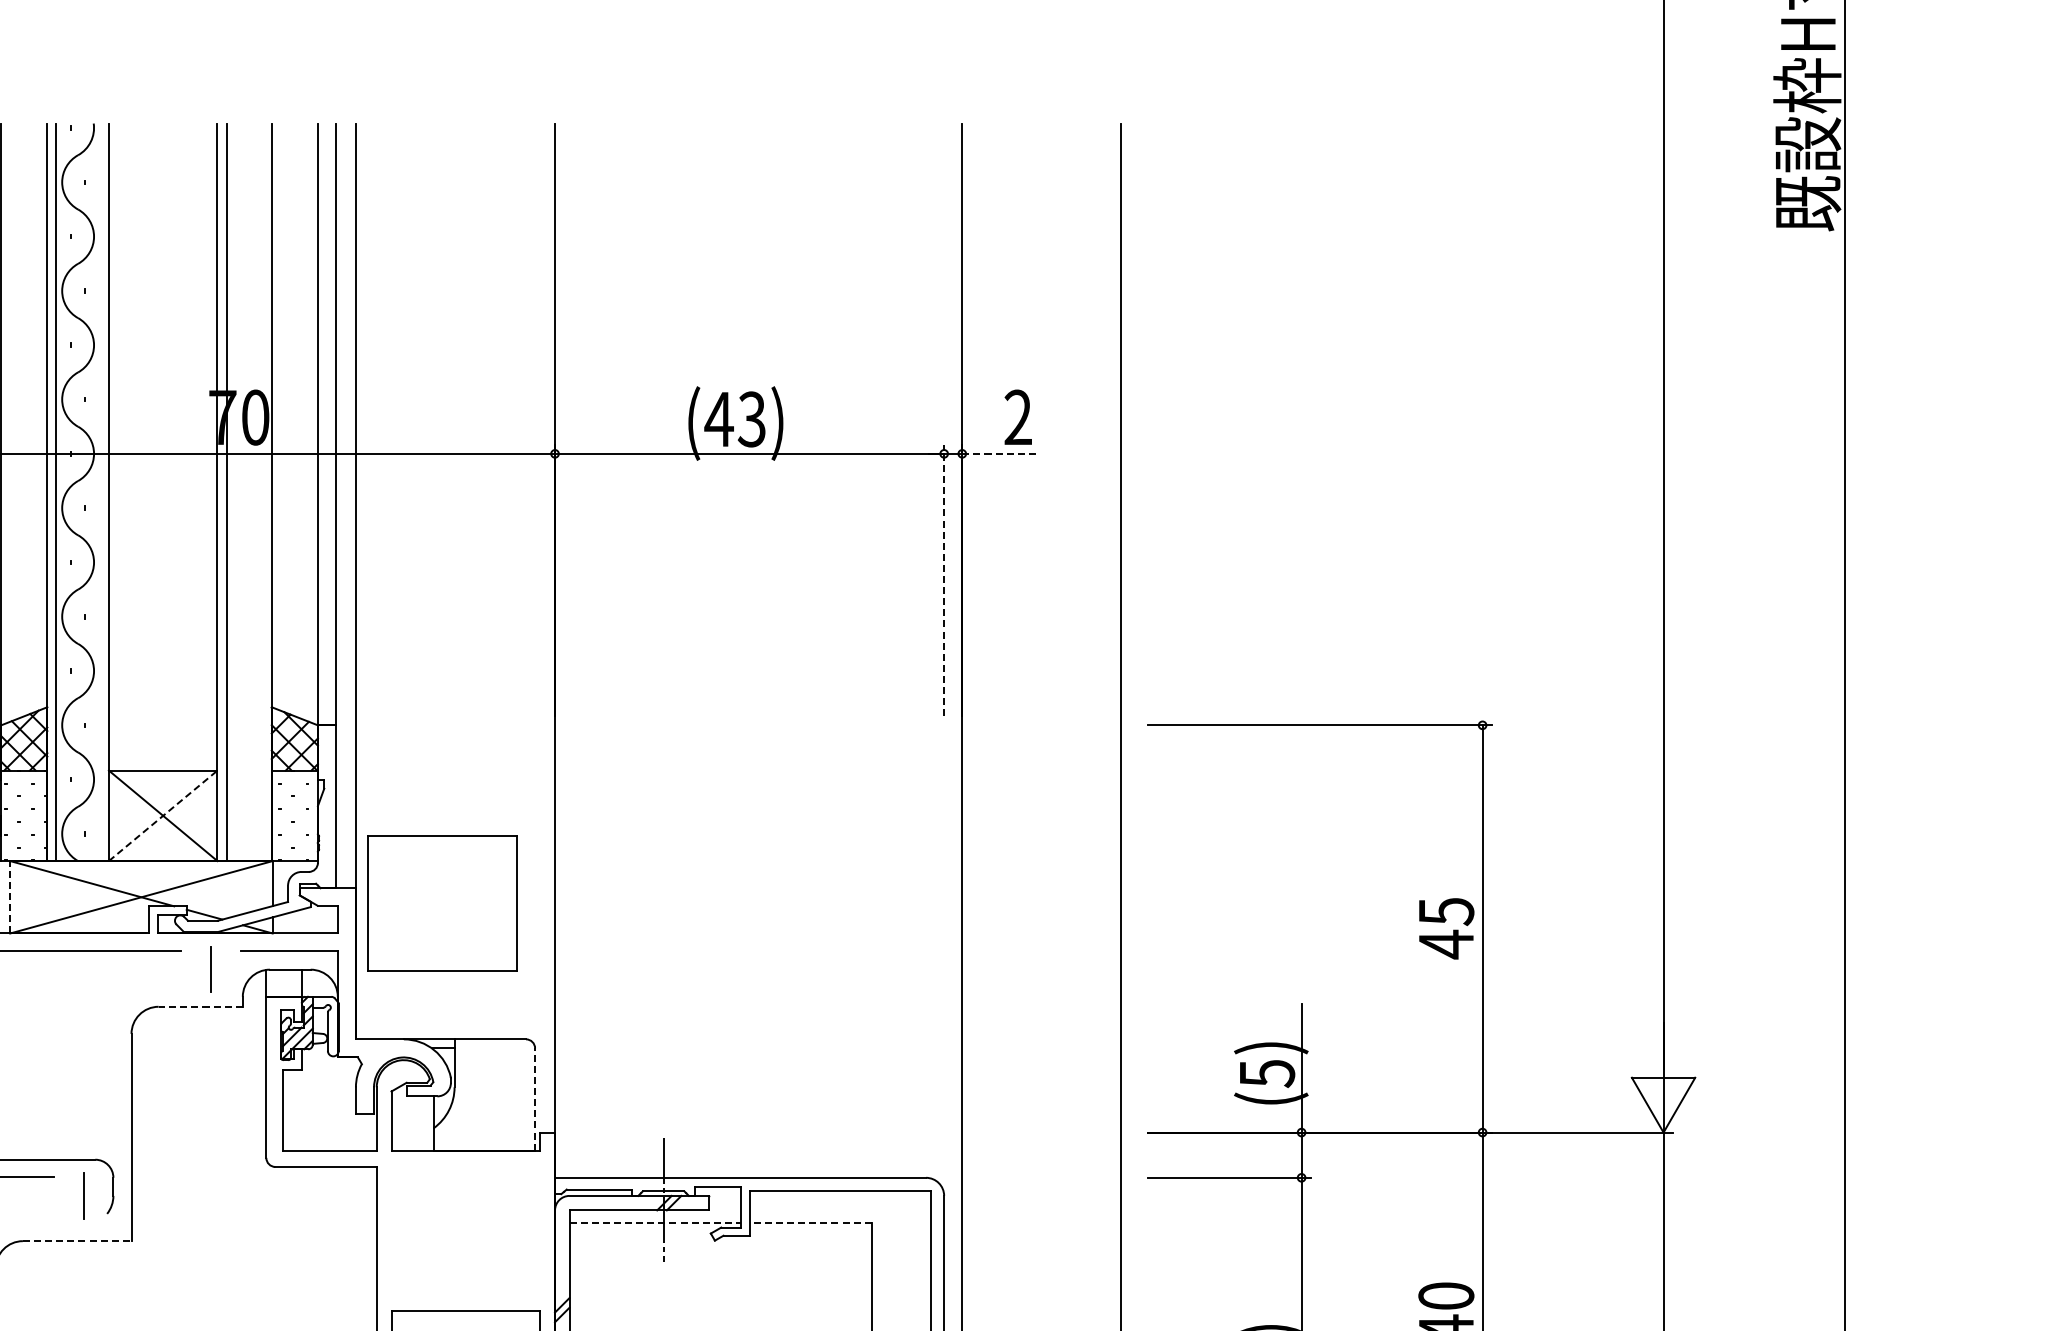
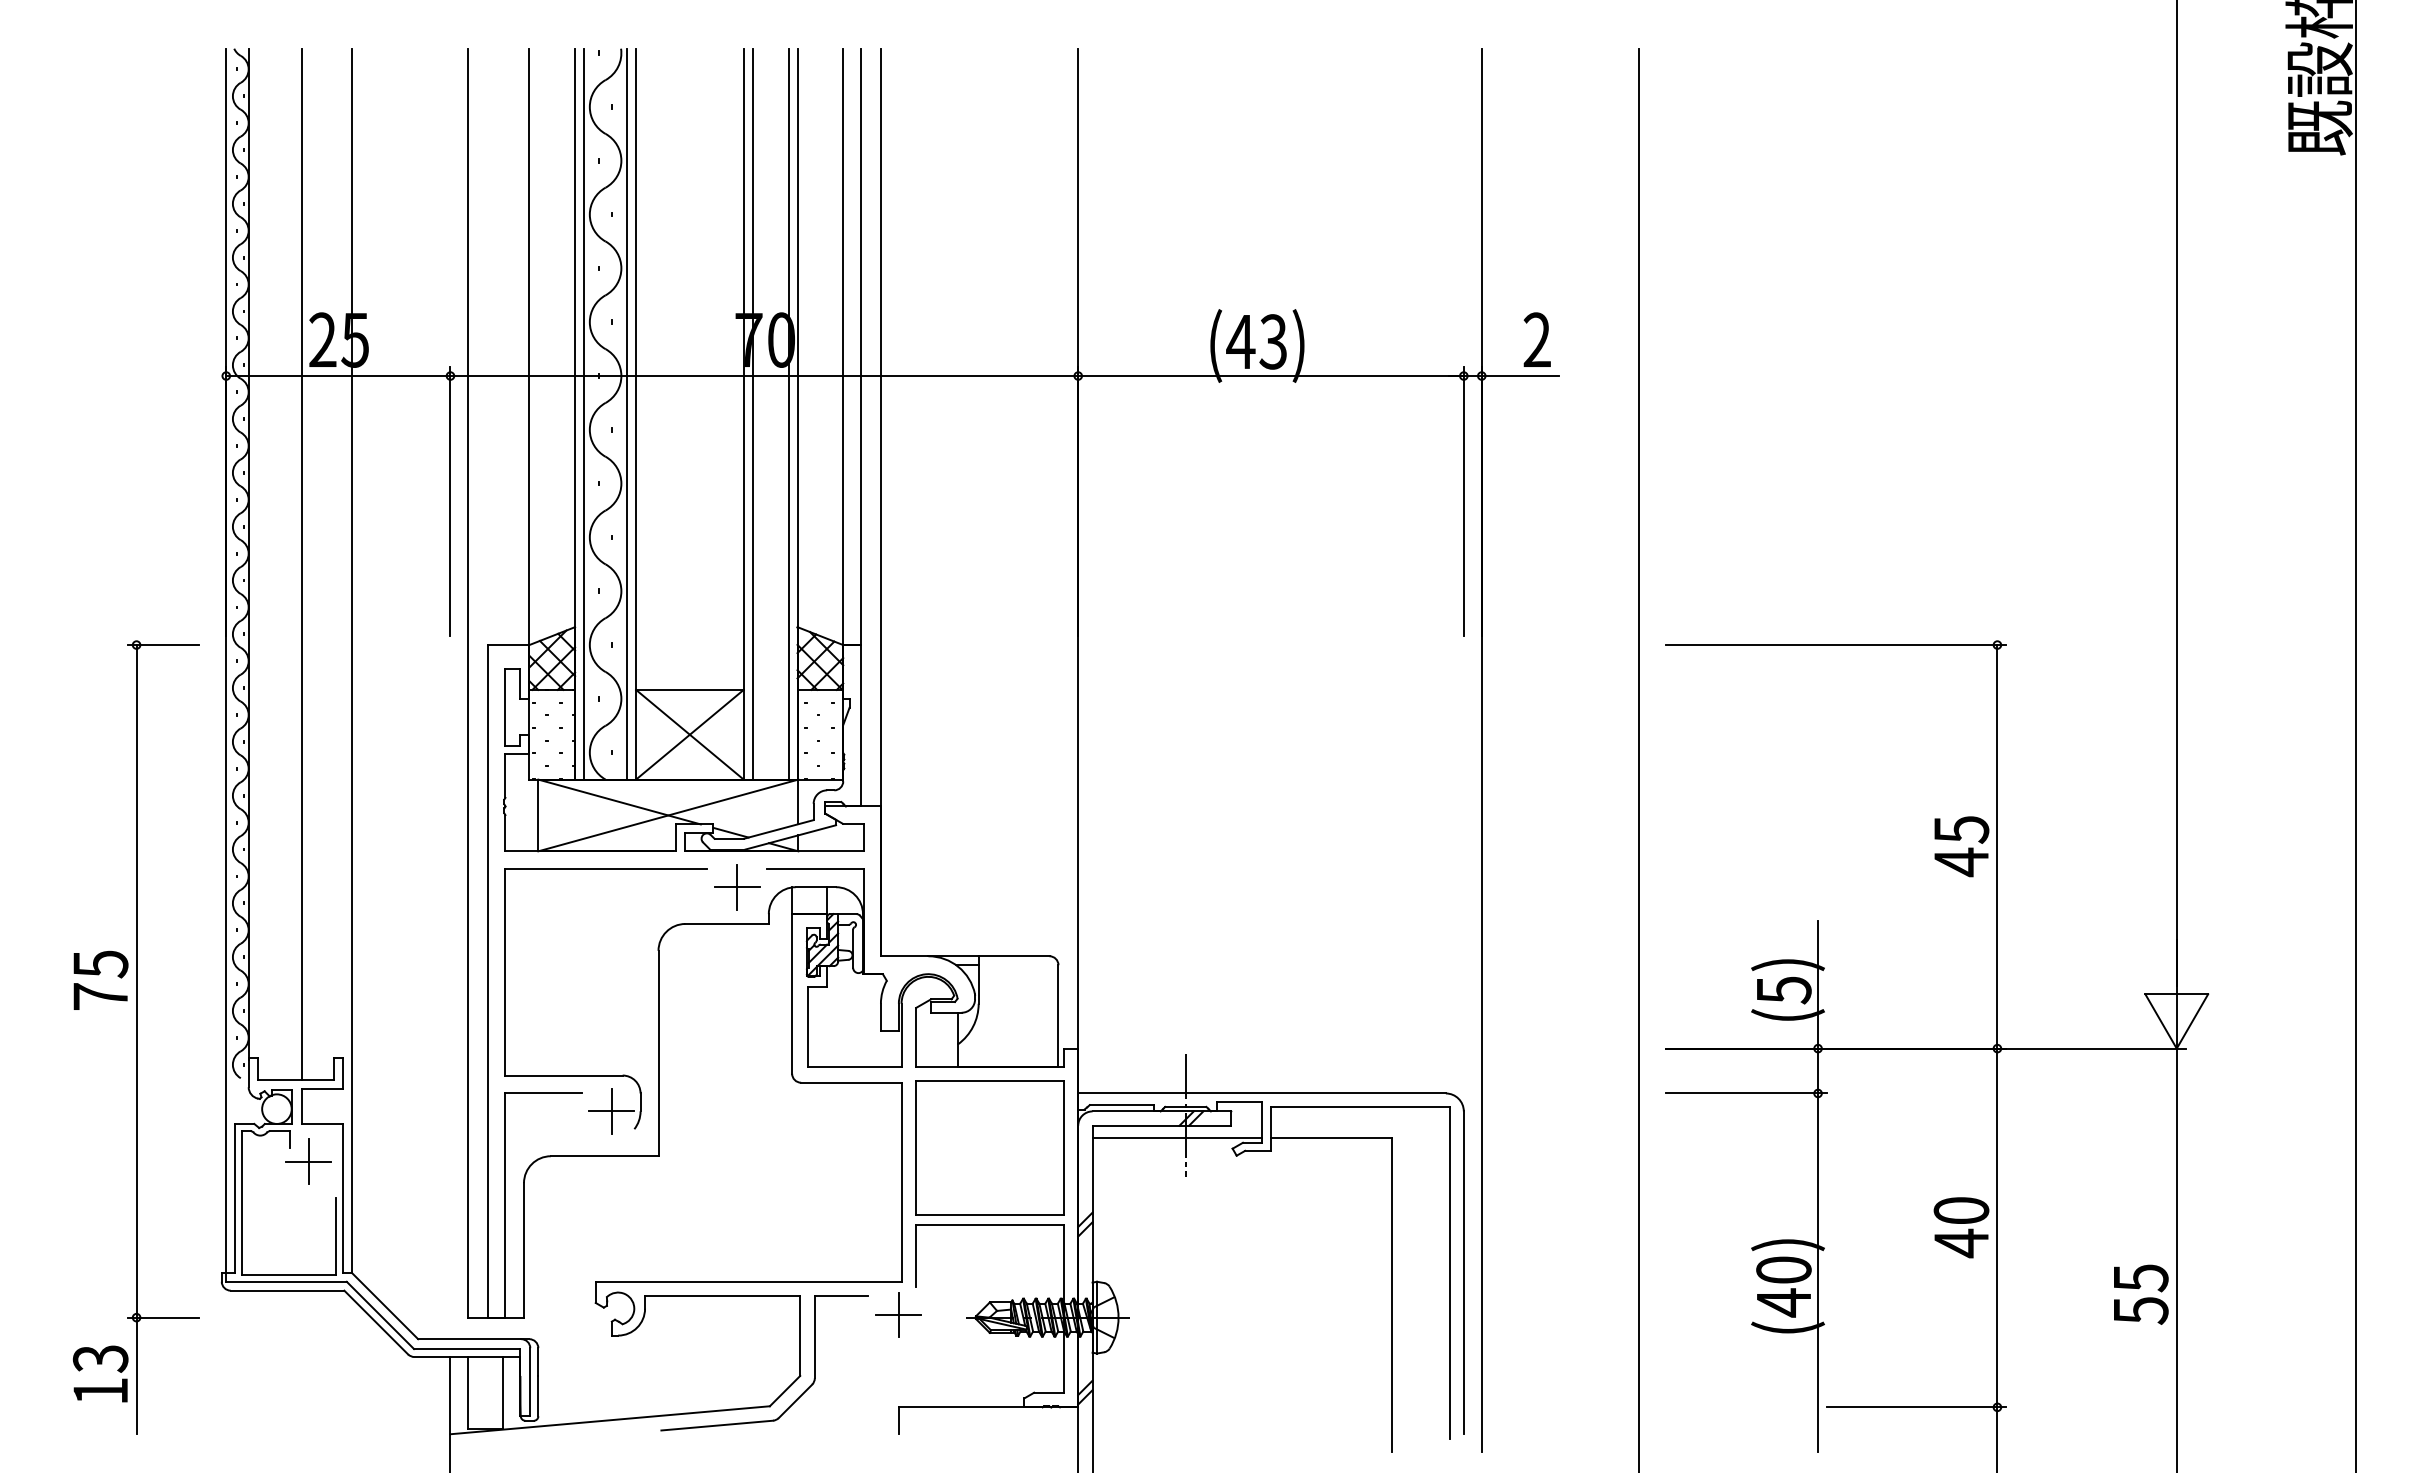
line: (1001, 454) -> (1520, 376), dashed -> solid
line: (100, 491) -> (627, 413), added
line: (262, 491) -> (788, 413), added
line: (943, 580) -> (1463, 501), dashed -> solid
line: (163, 815) -> (690, 734), dashed -> solid
line: (10, 897) -> (538, 815), dashed -> solid
part: (442, 903) -> (989, 1147), moved
line: (211, 969) -> (737, 887), added
line: (201, 1006) -> (727, 923), dashed -> solid
line: (535, 1099) -> (1058, 1015), dashed -> solid
line: (84, 1196) -> (611, 1111), added
line: (655, 1223) -> (1177, 1138), dashed -> solid
line: (810, 1223) -> (1331, 1138), dashed -> solid
line: (77, 1241) -> (604, 1156), dashed -> solid

